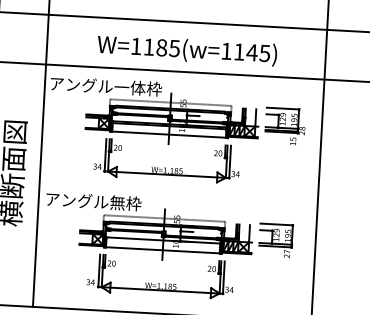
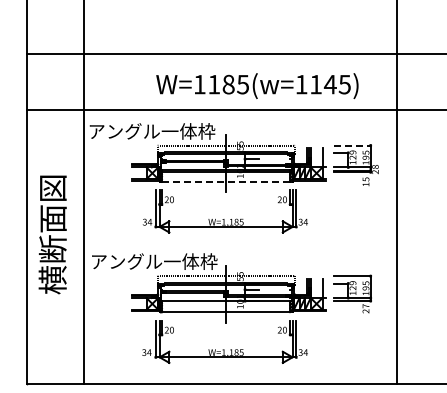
text: (187, 50) -> (257, 85), moved
line: (282, 108) -> (352, 145), solid -> dashed
line: (169, 134) -> (226, 181), solid -> dashed
text: (133, 203) -> (190, 261), アングル無枠 -> アングル一体枠

